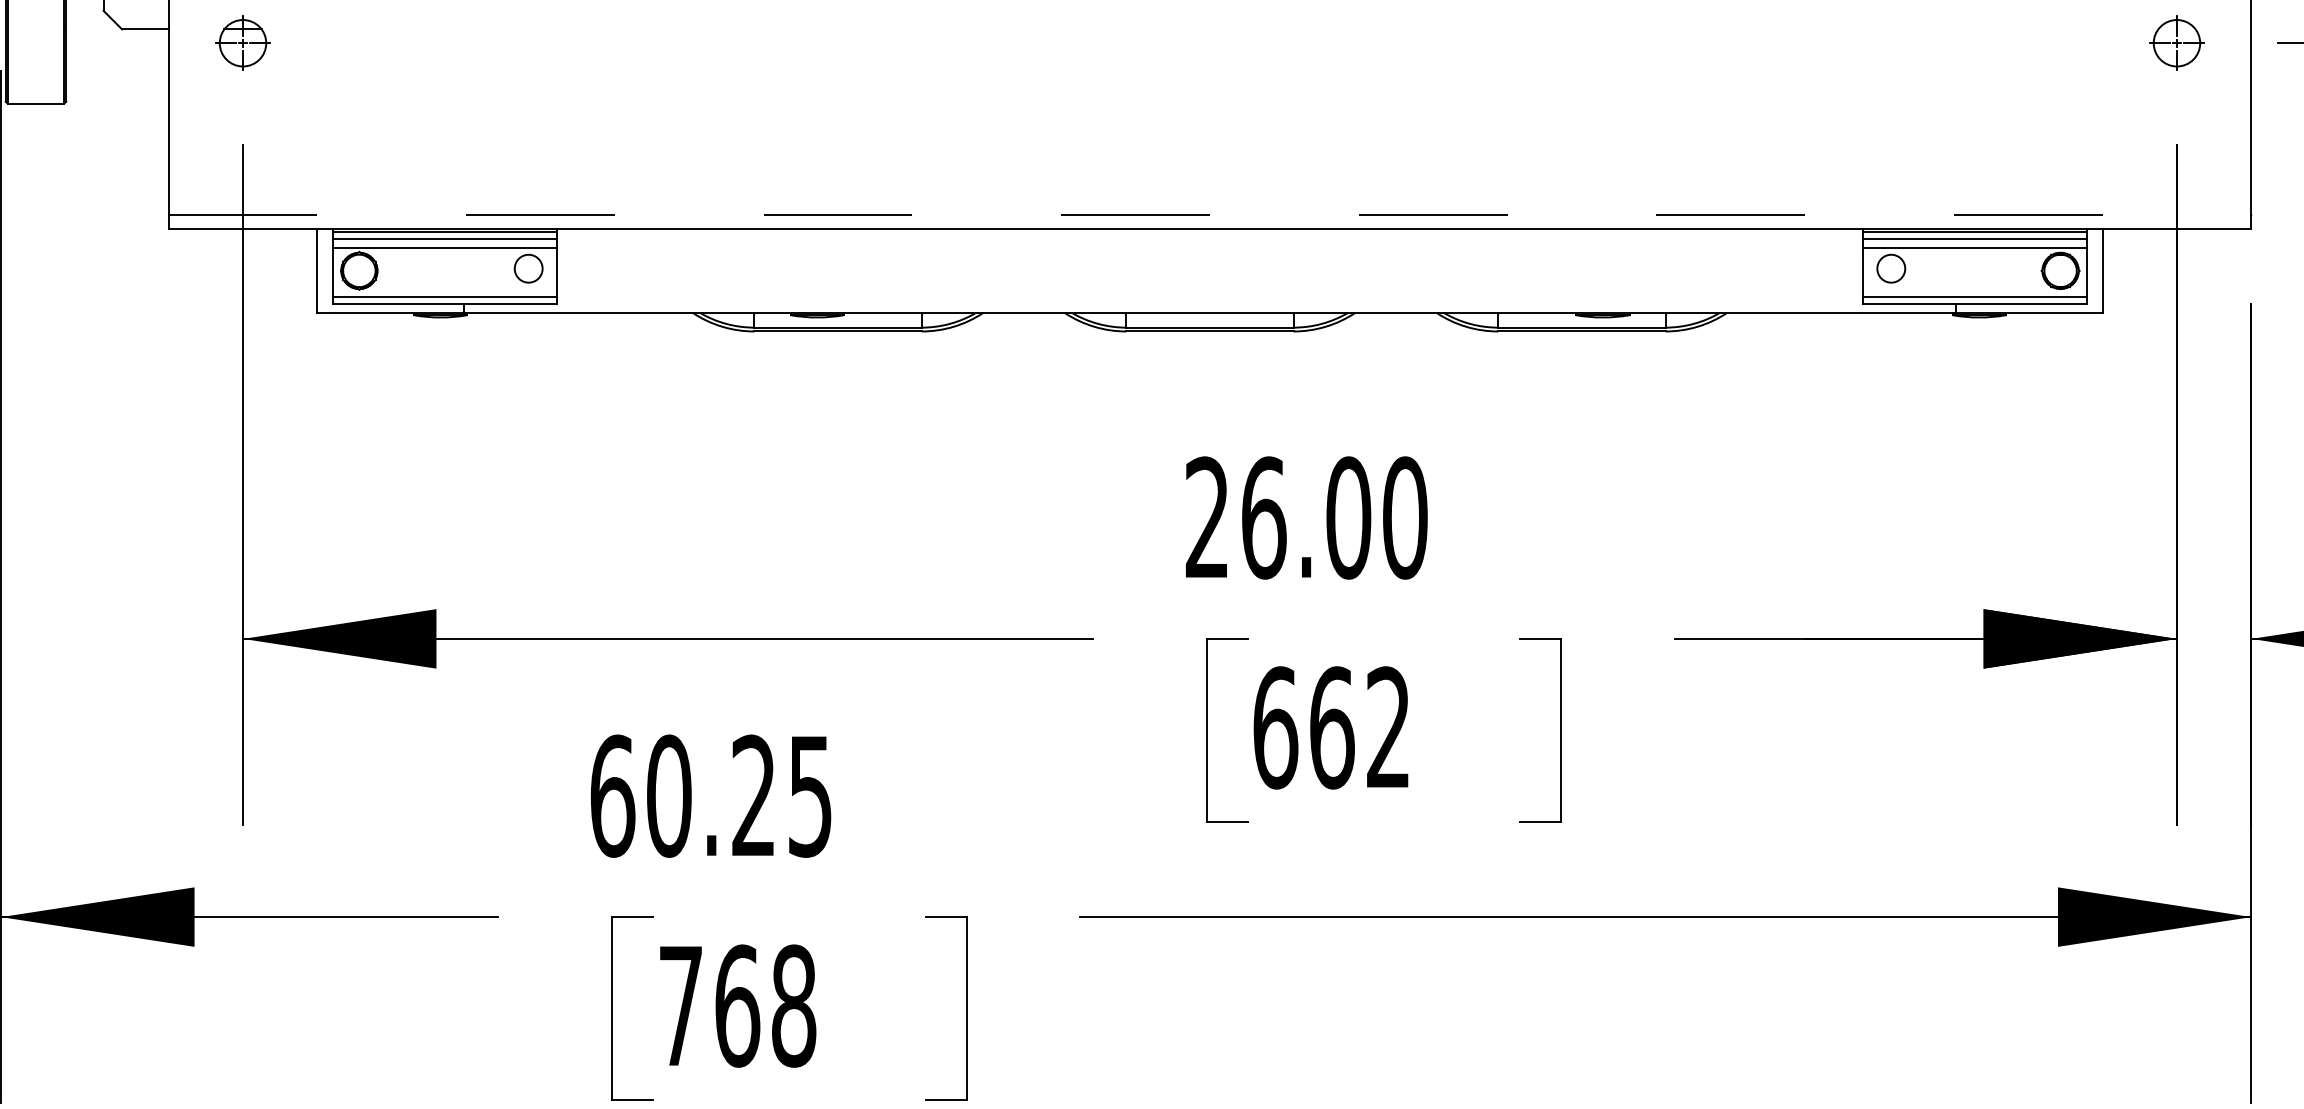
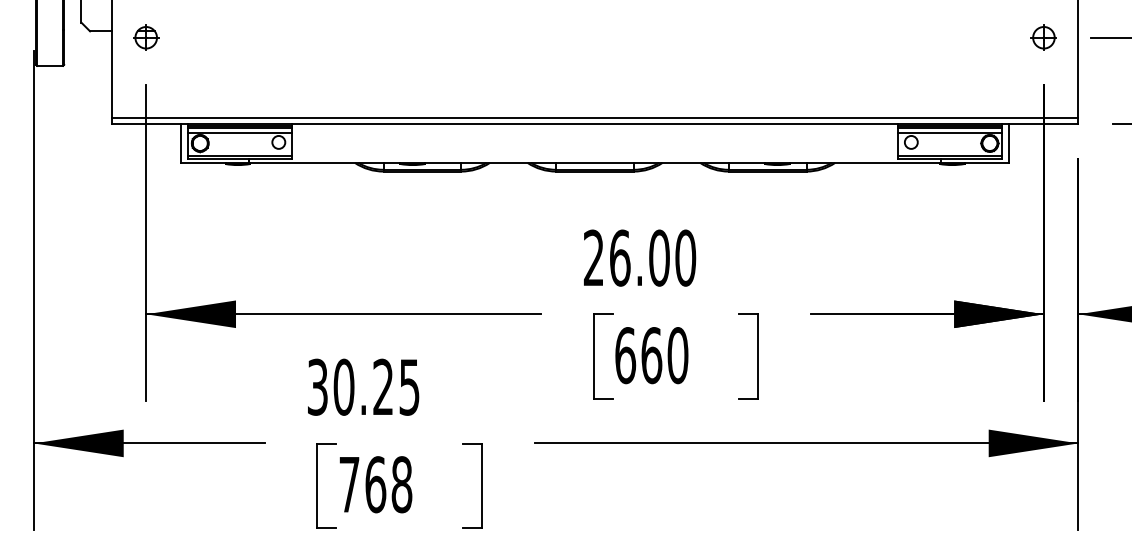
line: (1210, 214) -> (595, 117), dashed -> solid
text: (1387, 727) -> (677, 355), 662 -> 660
text: (612, 794) -> (317, 386), 60.25 -> 30.25

